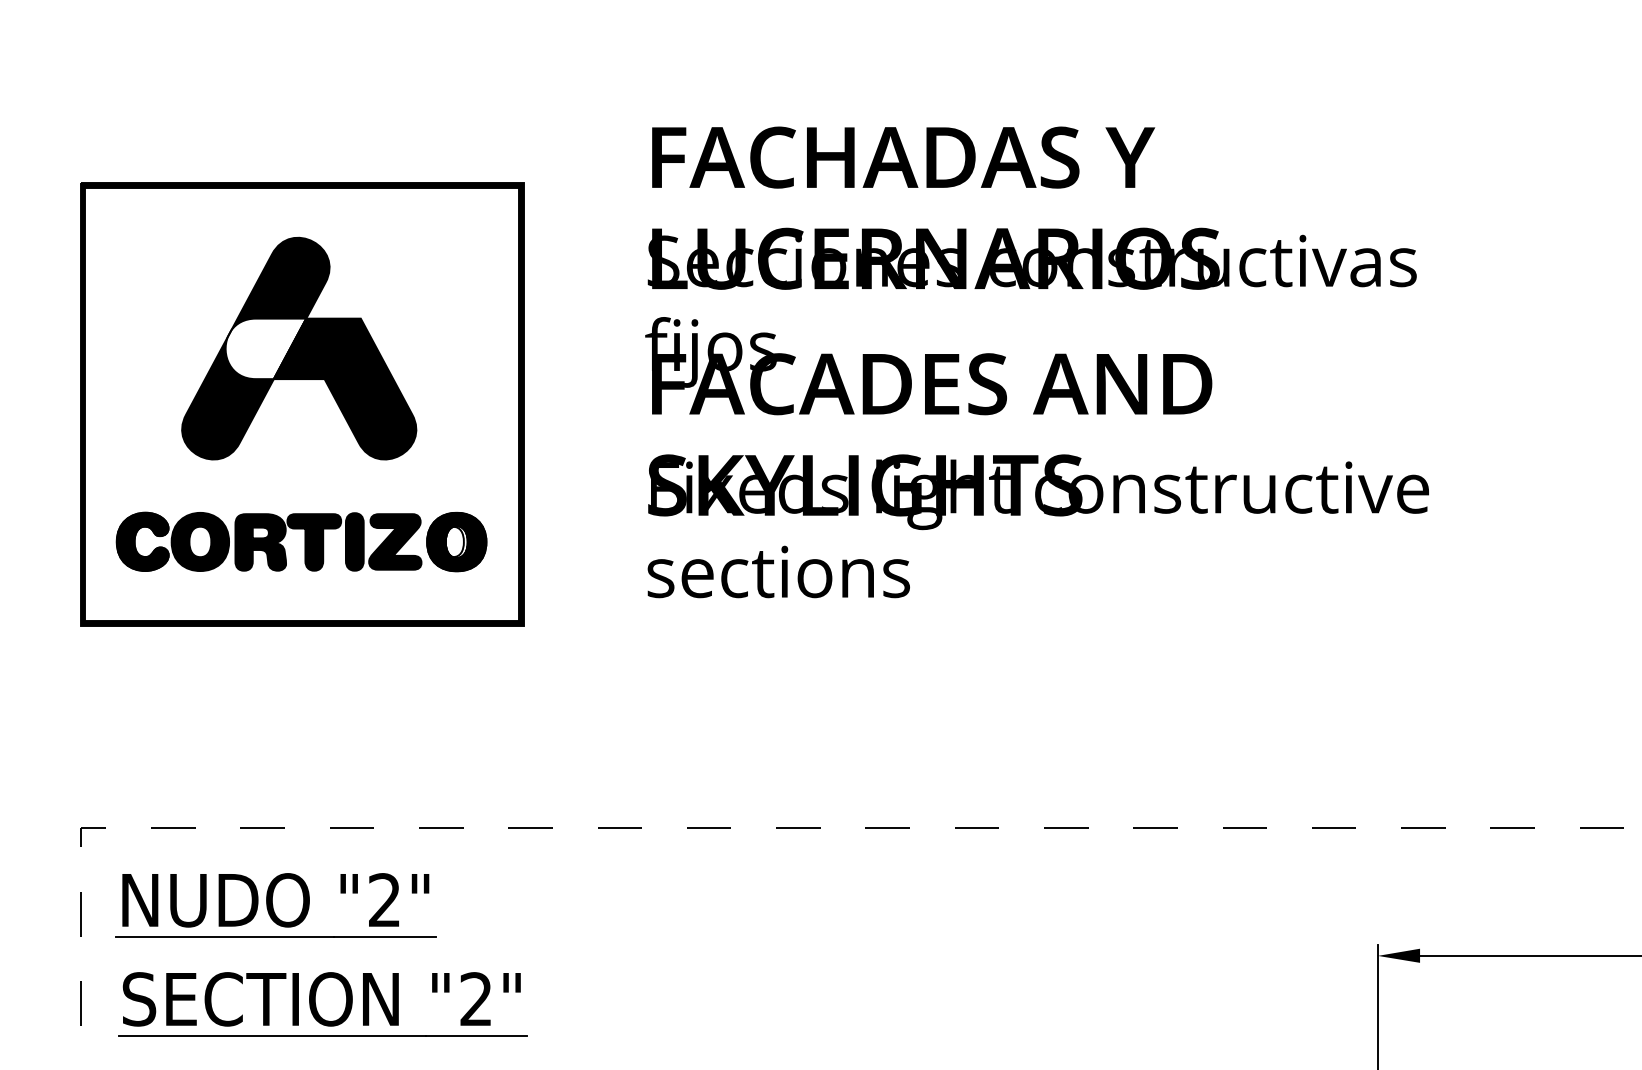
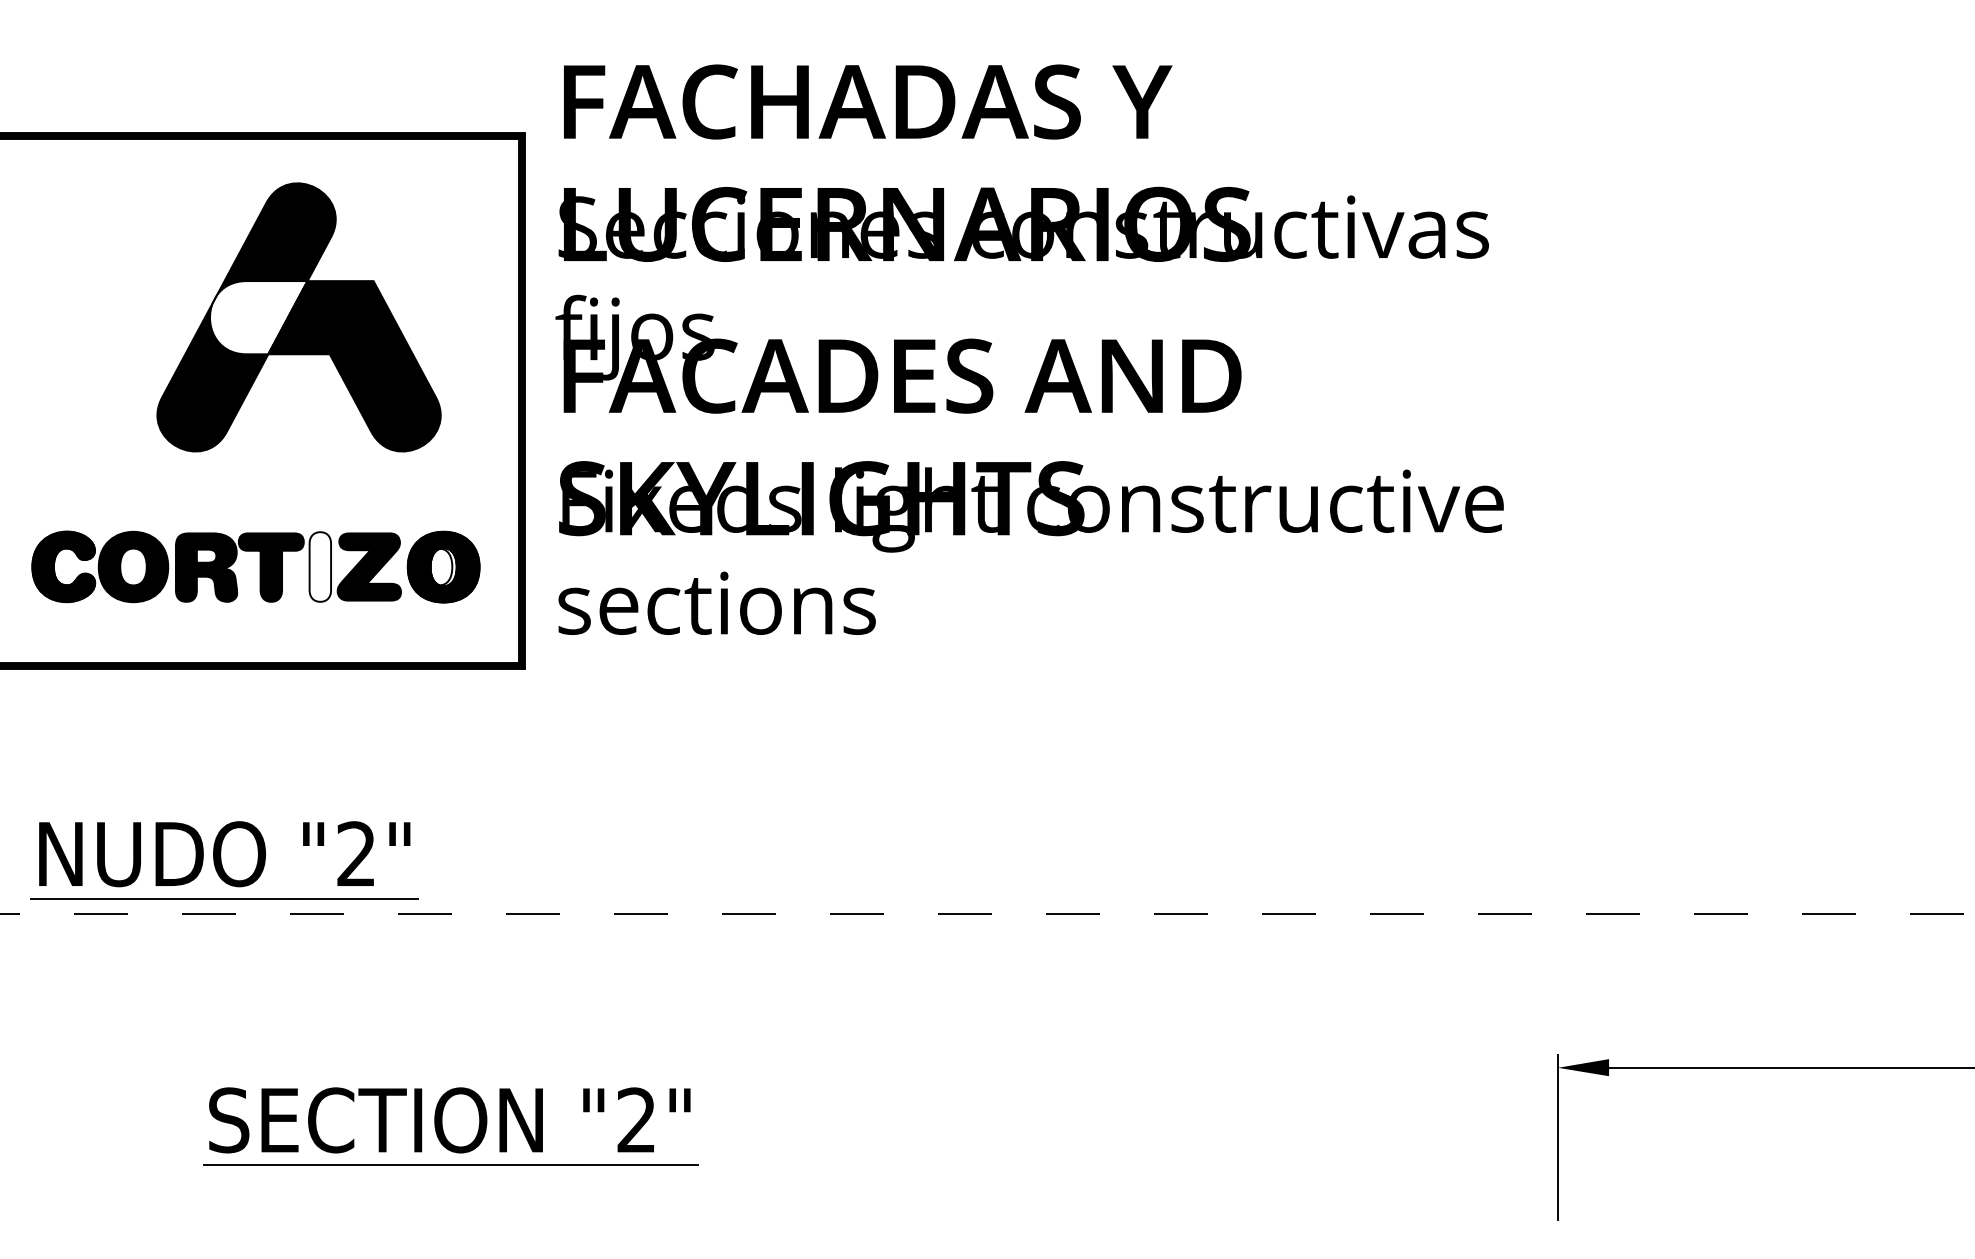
part: (299, 348) -> (299, 317), moved
text: (1036, 362) -> (1028, 349), moved
fill: (354, 541) -> (319, 566), removed
part: (275, 905) -> (224, 860), moved
part: (322, 1004) -> (450, 1126), moved

